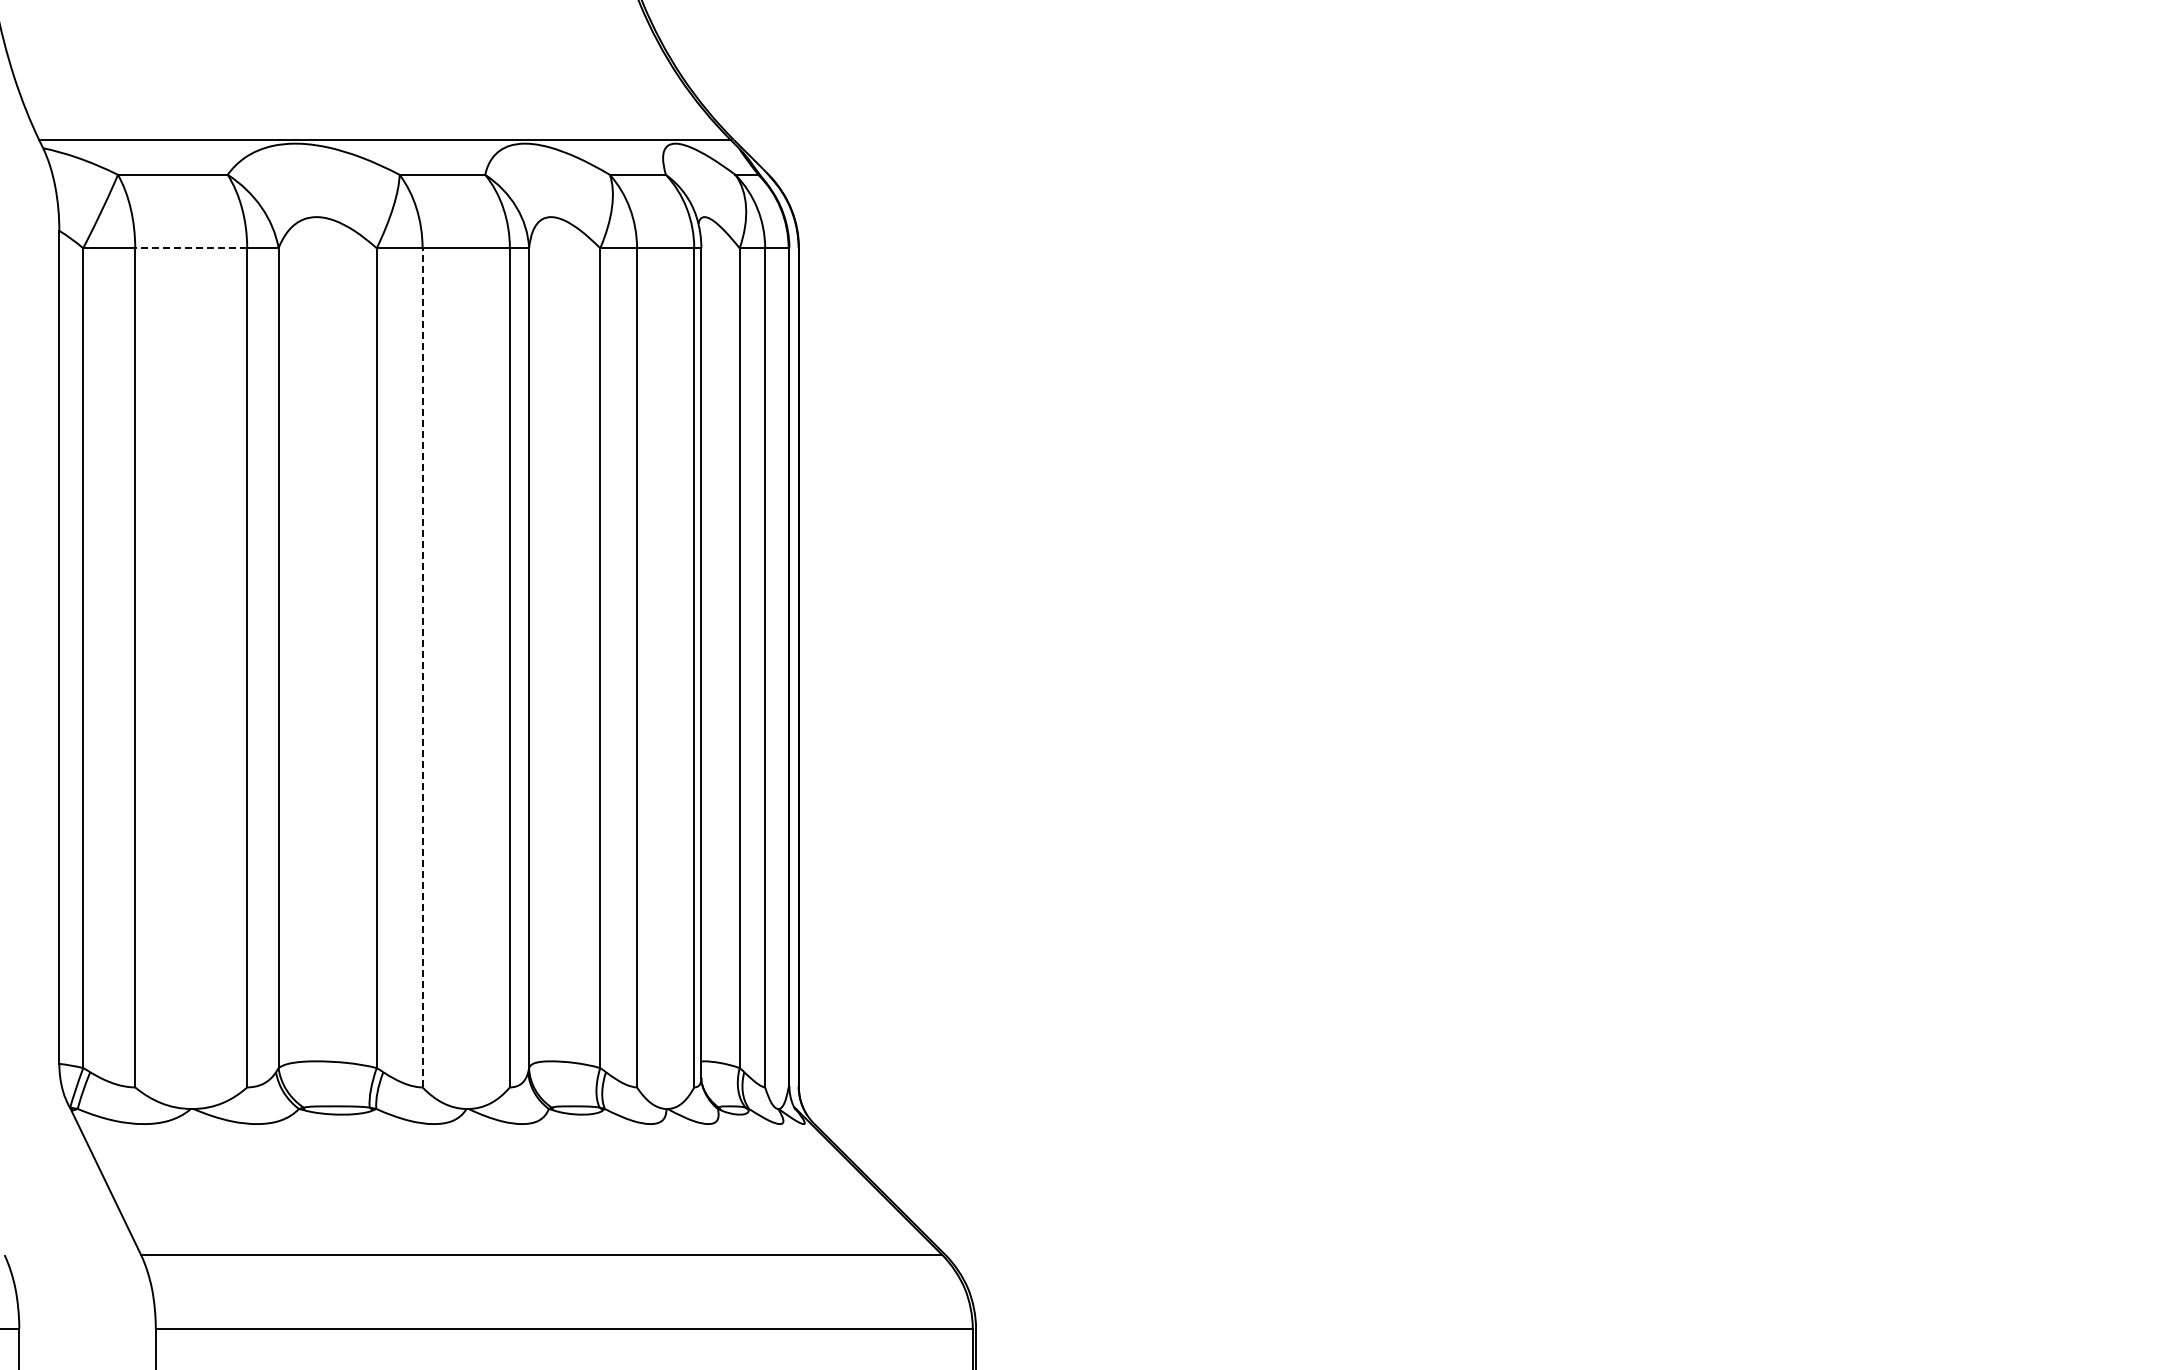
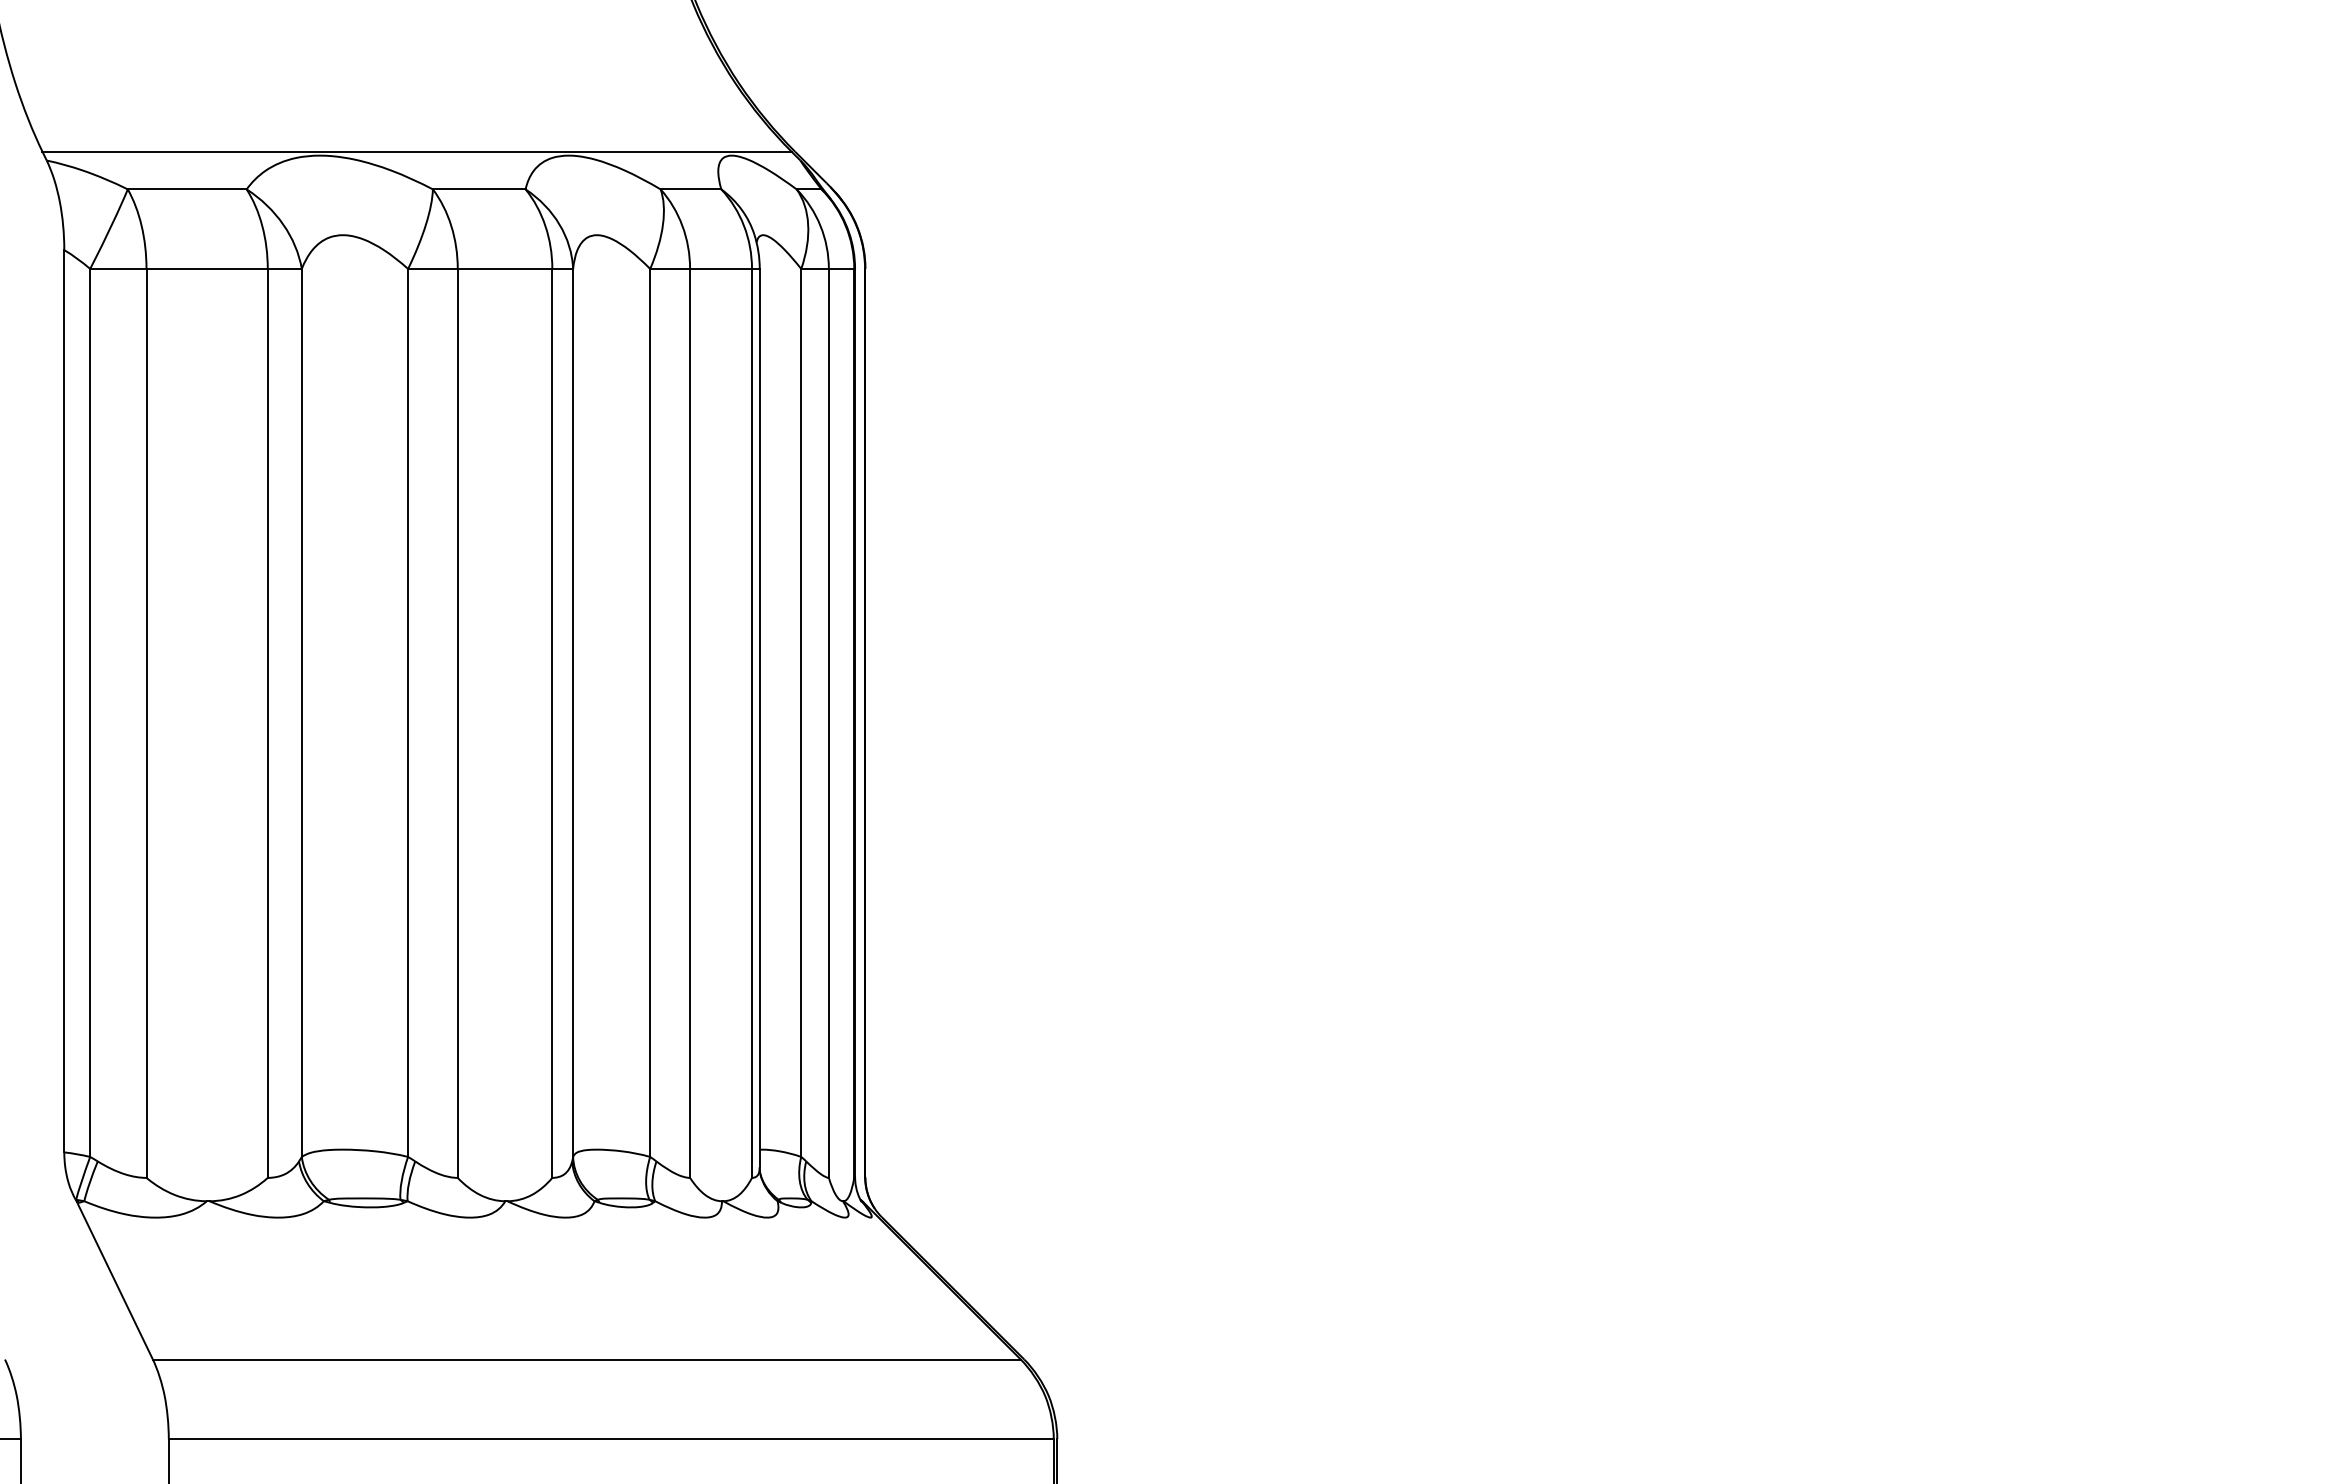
line: (191, 248) -> (207, 269), dashed -> solid
line: (422, 667) -> (457, 723), dashed -> solid

